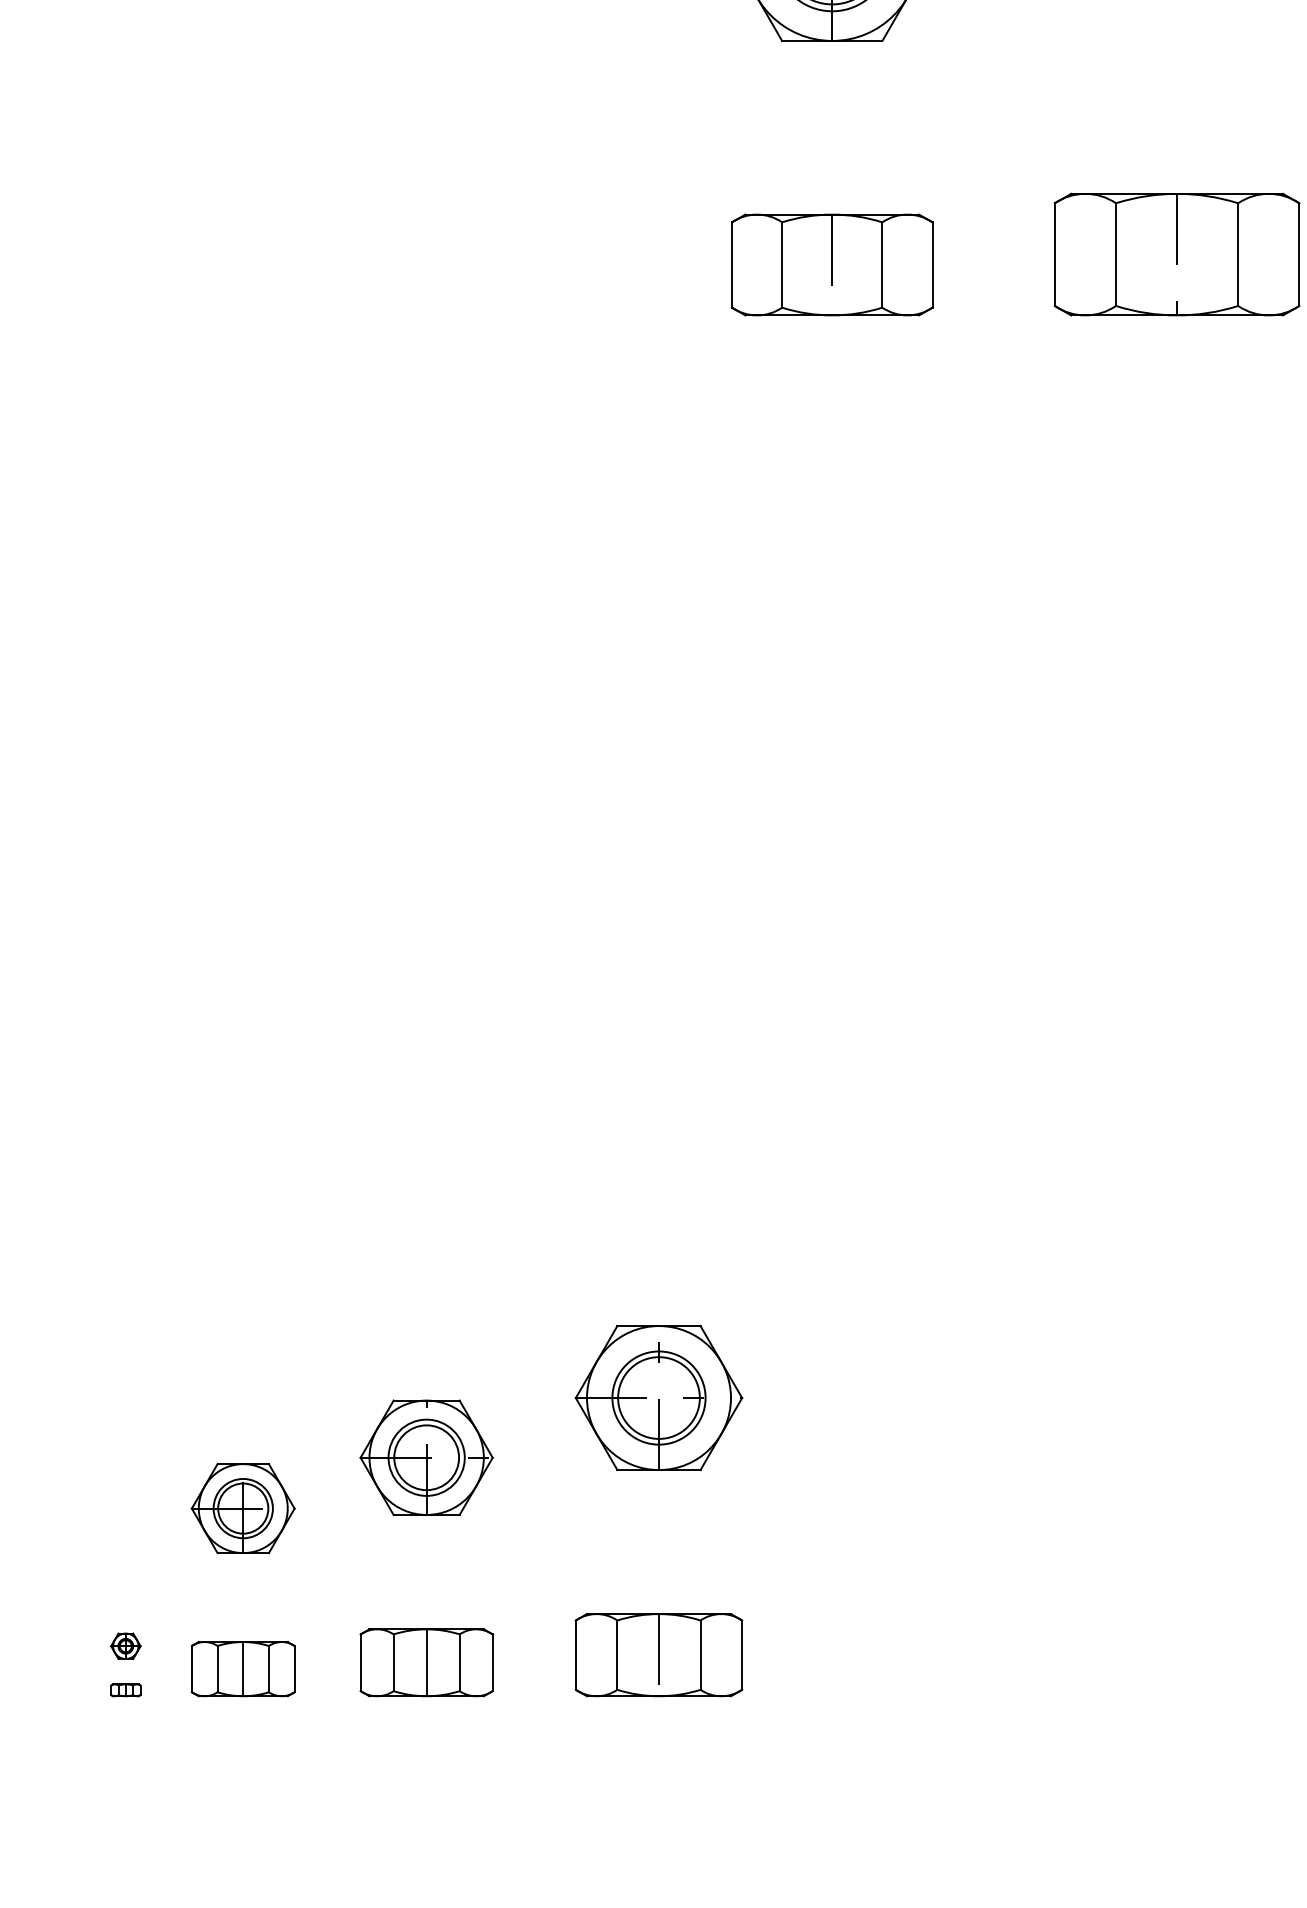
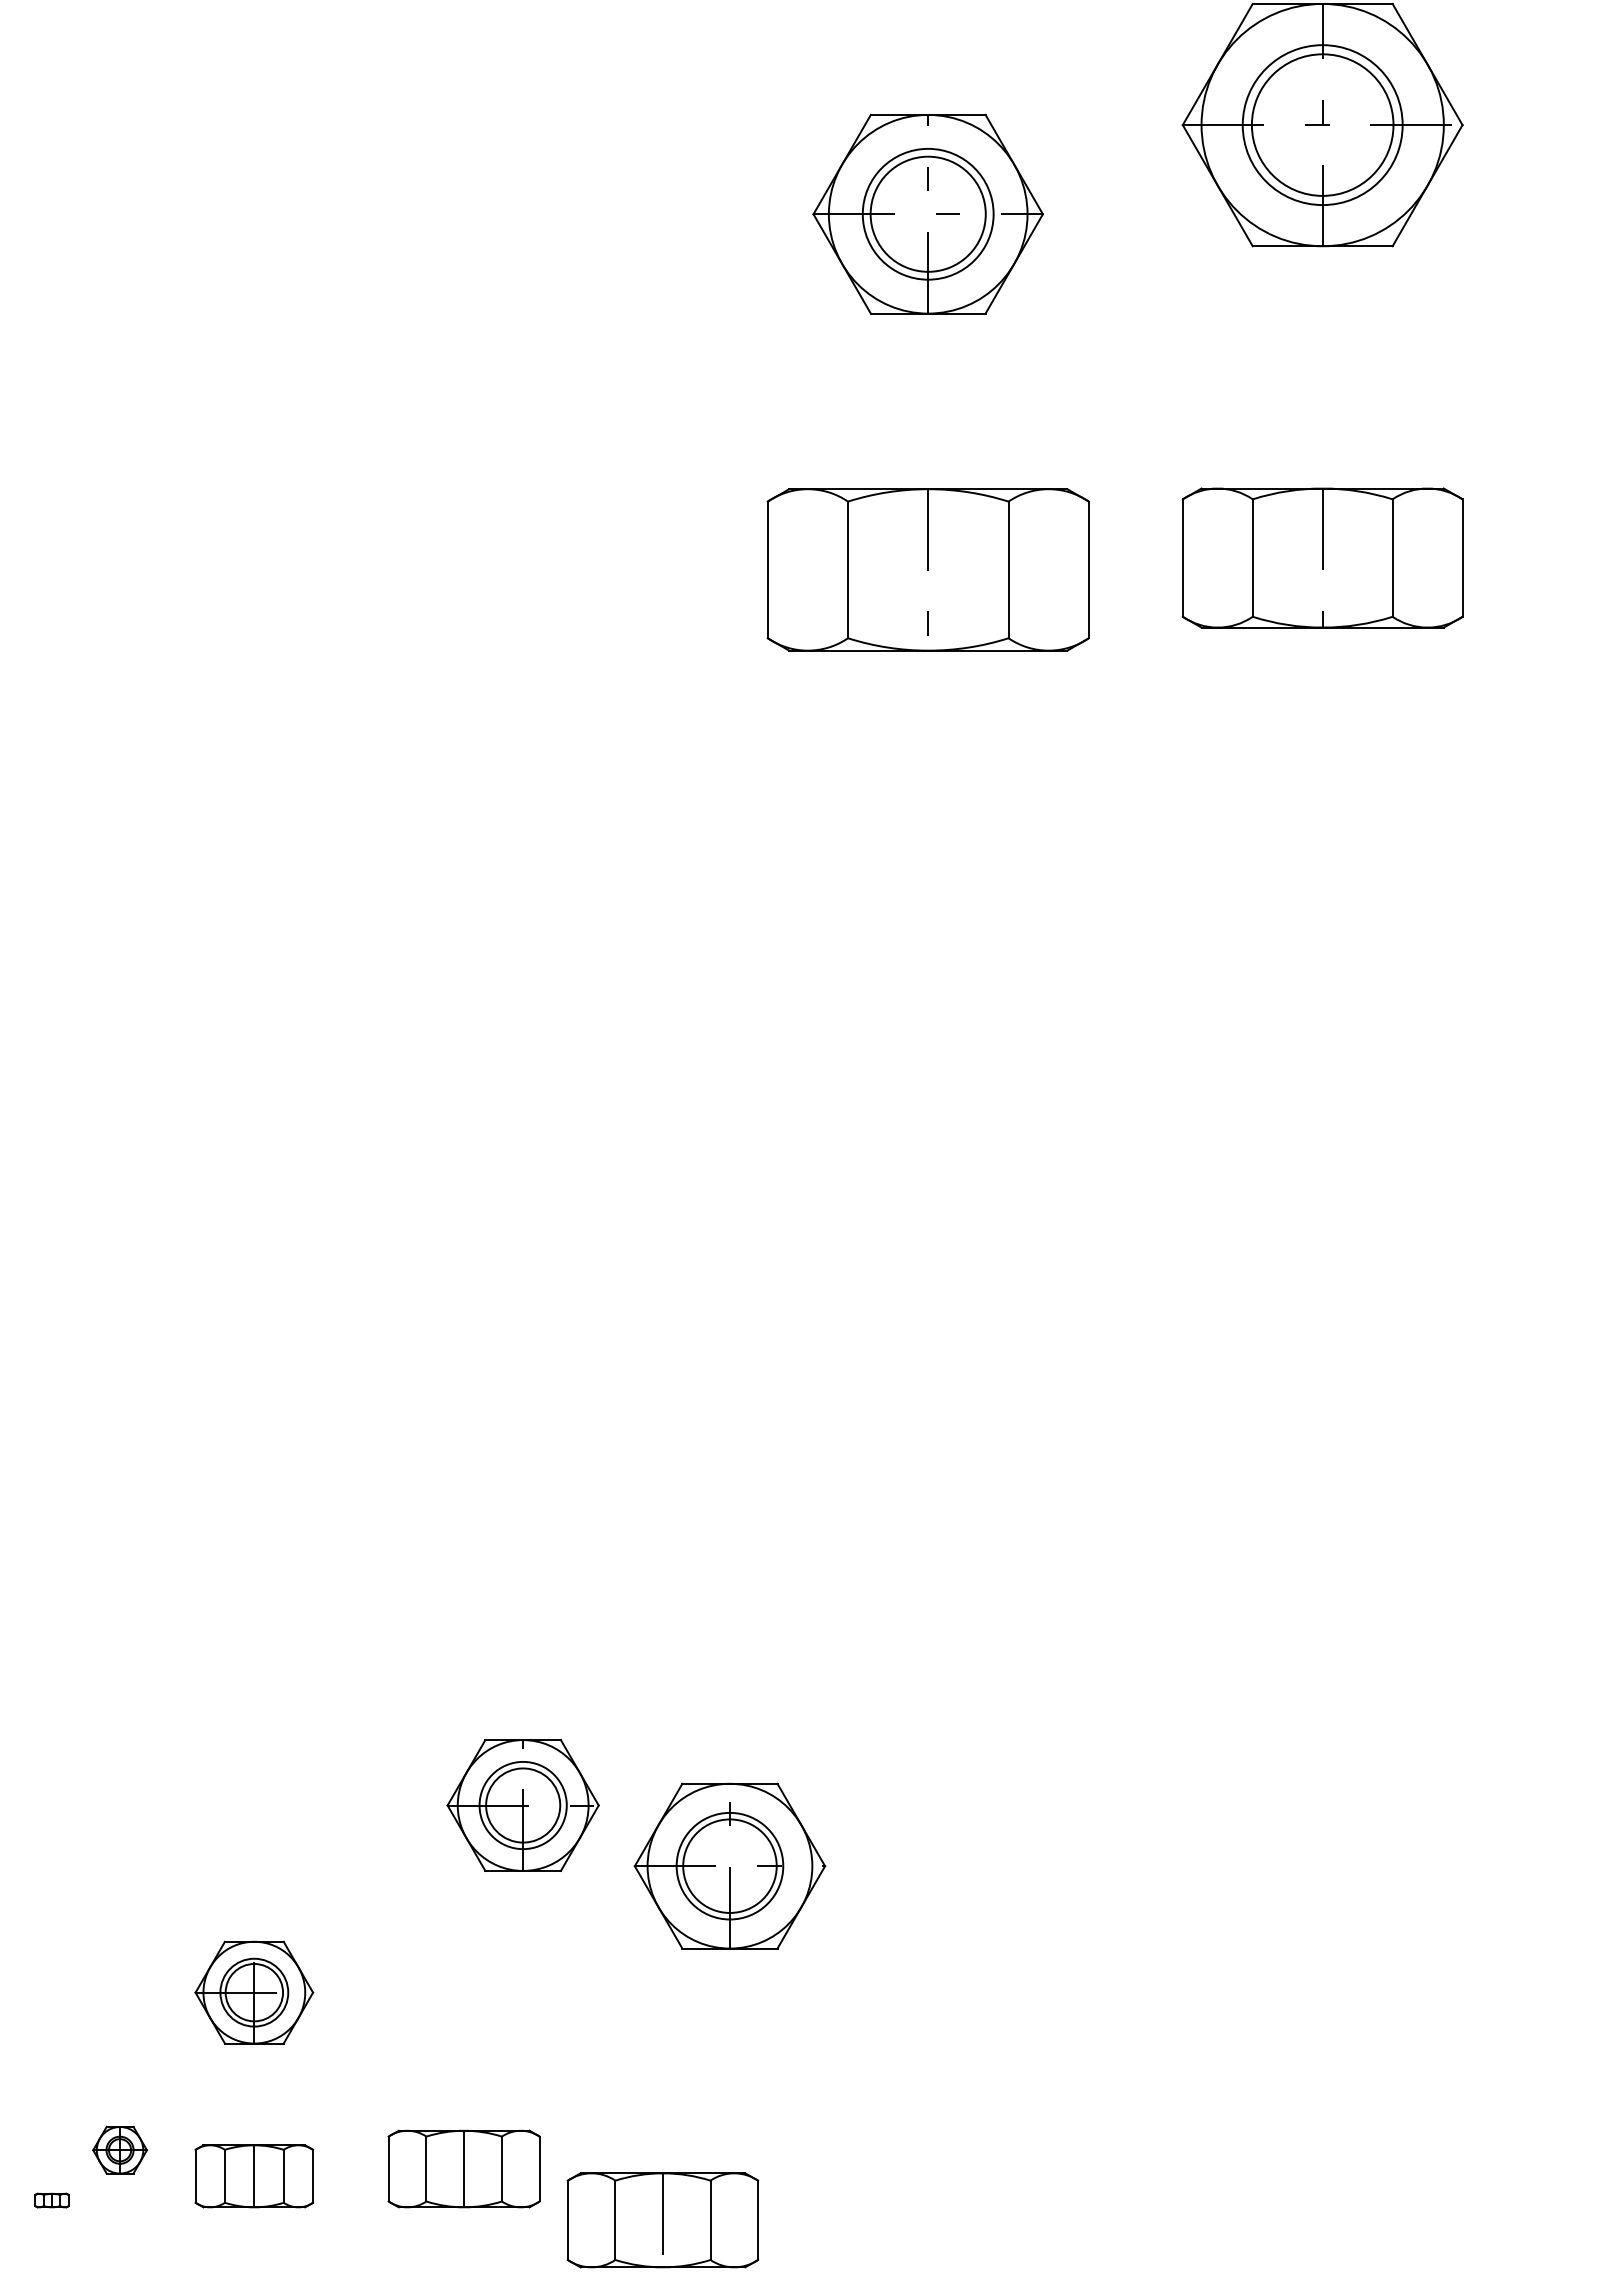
part: (831, 264) -> (927, 569), size x1.4
part: (426, 1457) -> (522, 1805), moved
part: (125, 1645) -> (119, 2149), size x1.6
part: (658, 1655) -> (662, 2220), moved
part: (125, 1690) -> (51, 2200), moved

